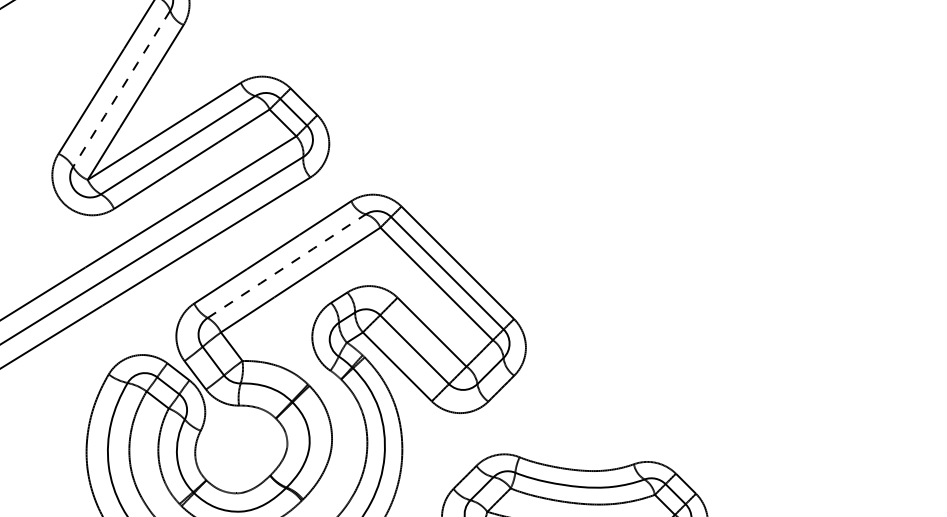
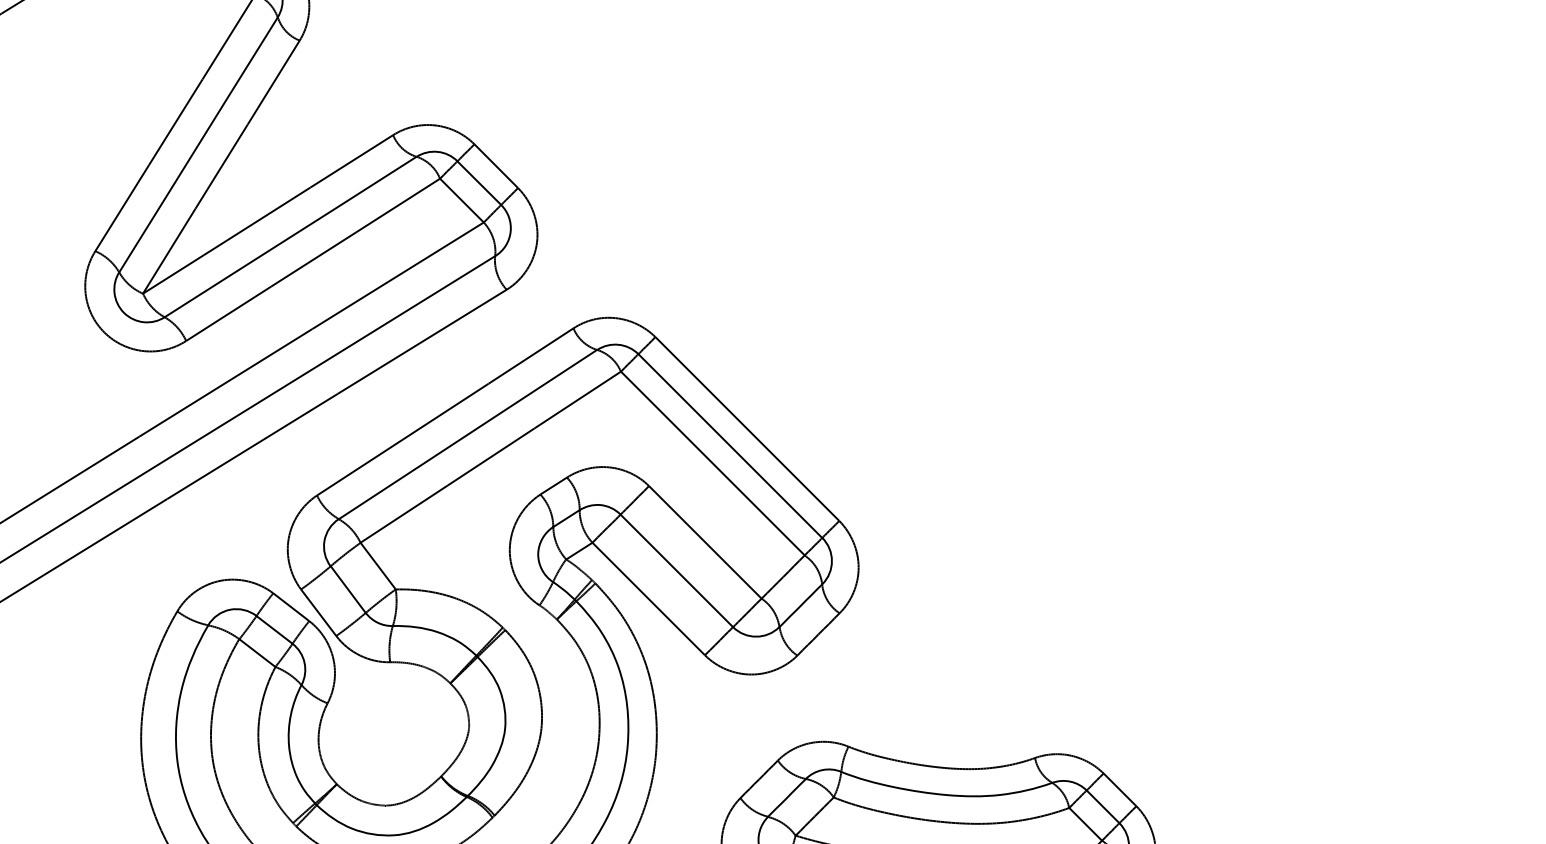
line: (121, 89) -> (198, 146), dashed -> solid
line: (287, 265) -> (469, 433), dashed -> solid

